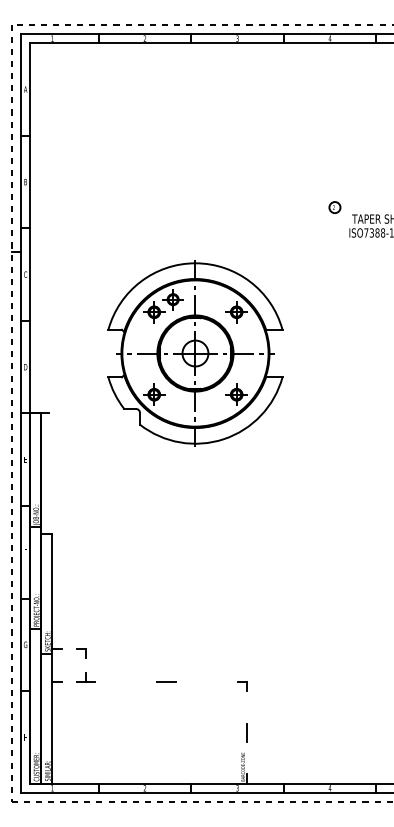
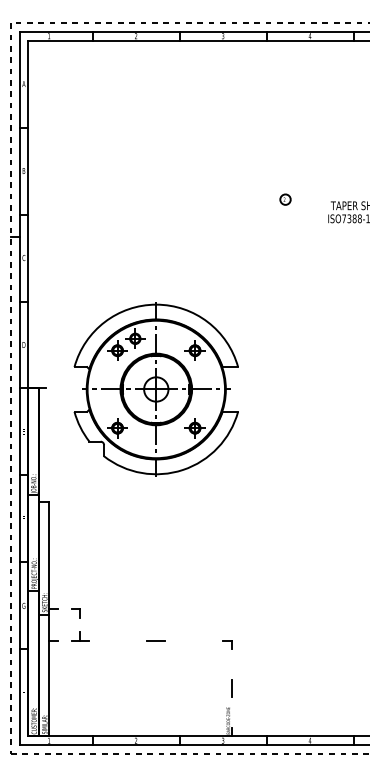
part: (334, 207) -> (285, 199), moved
part: (195, 353) -> (156, 389), moved

